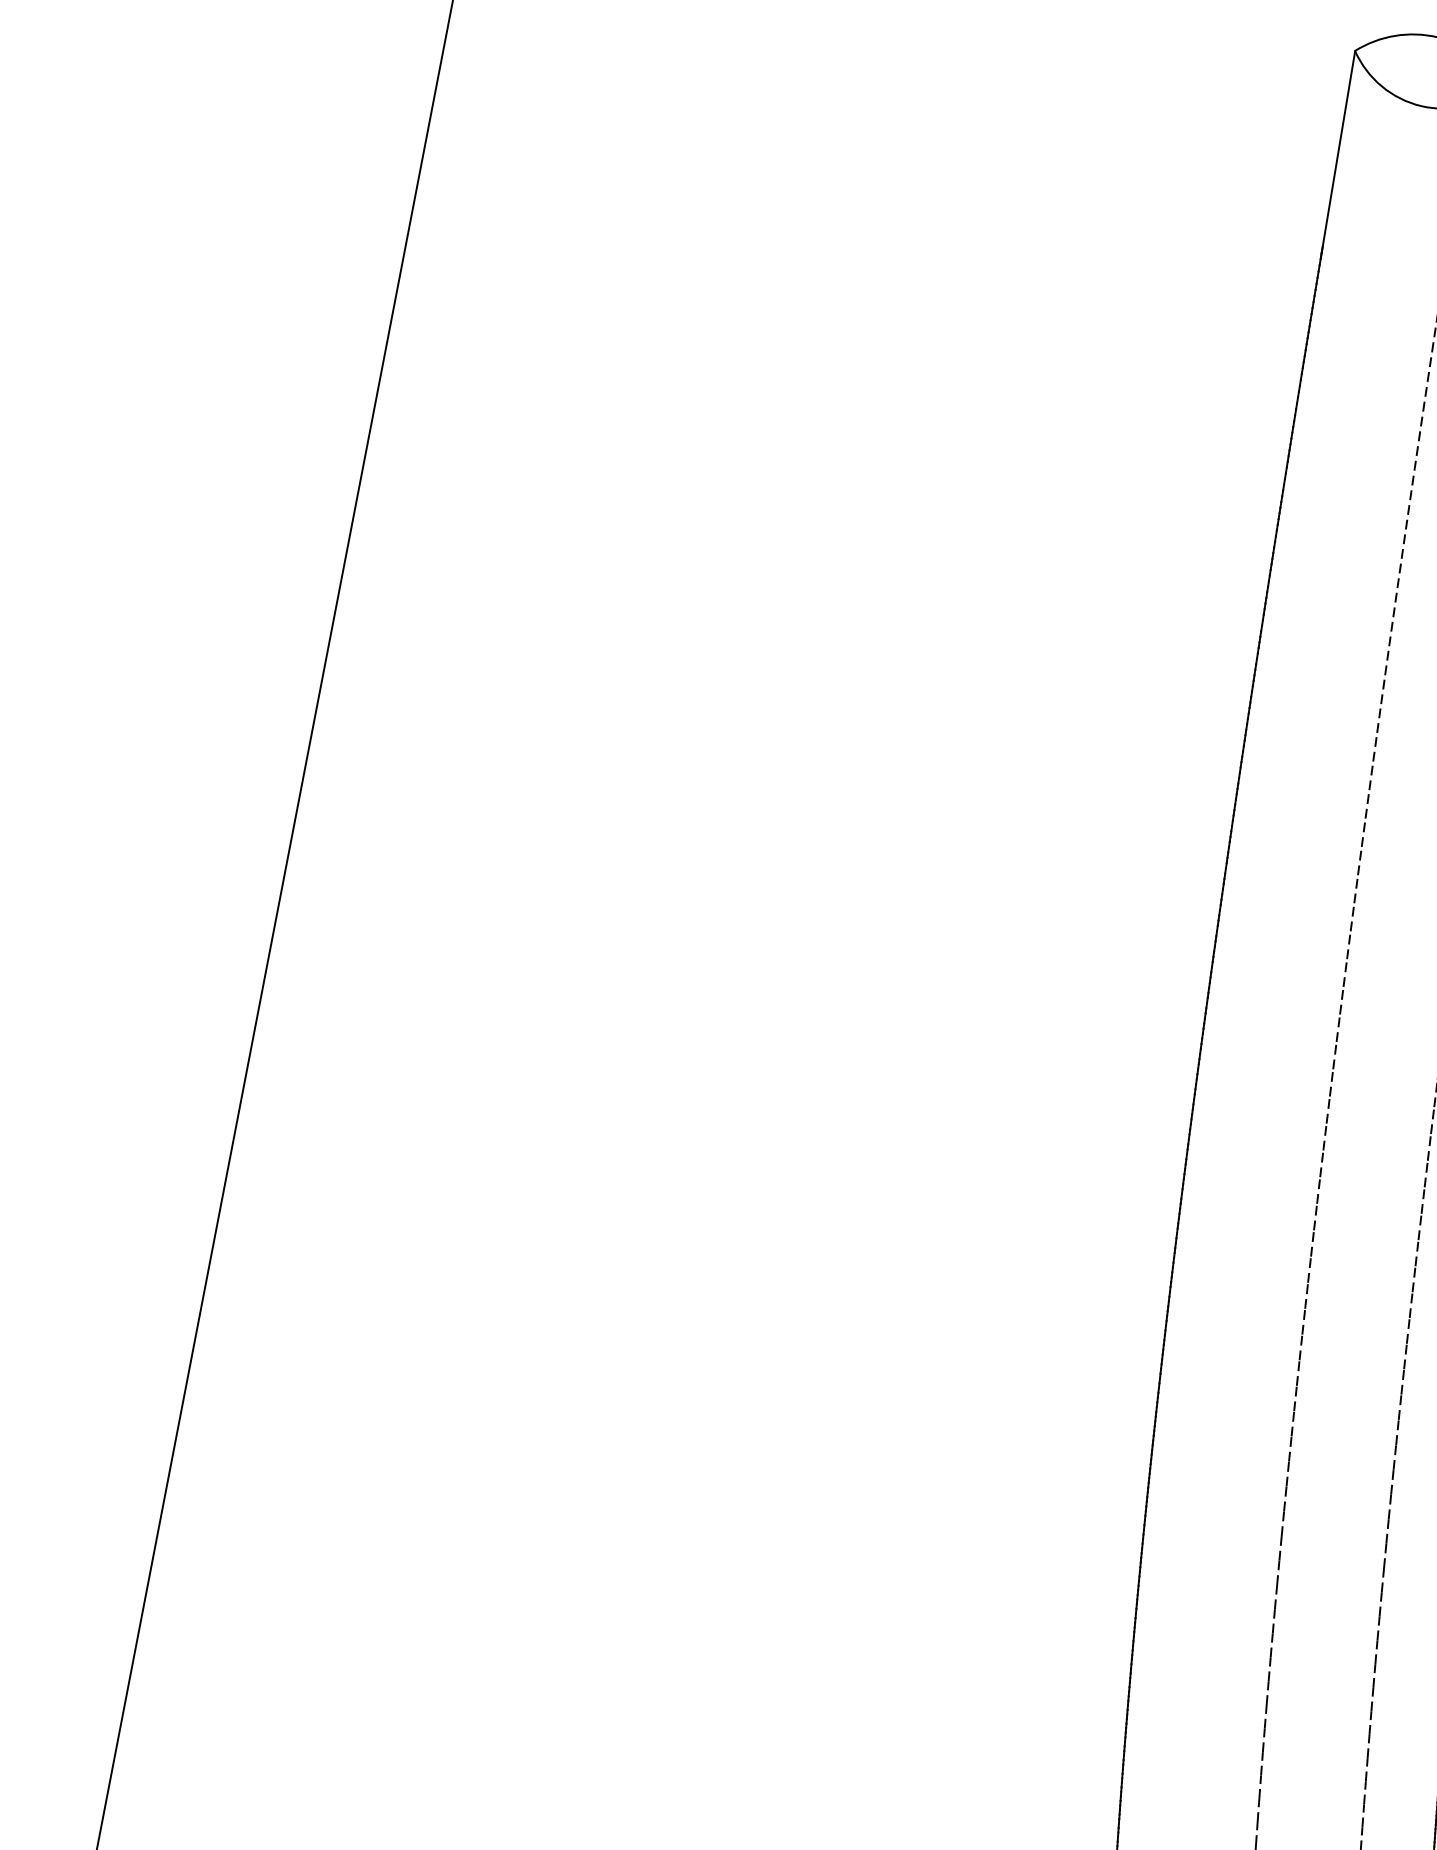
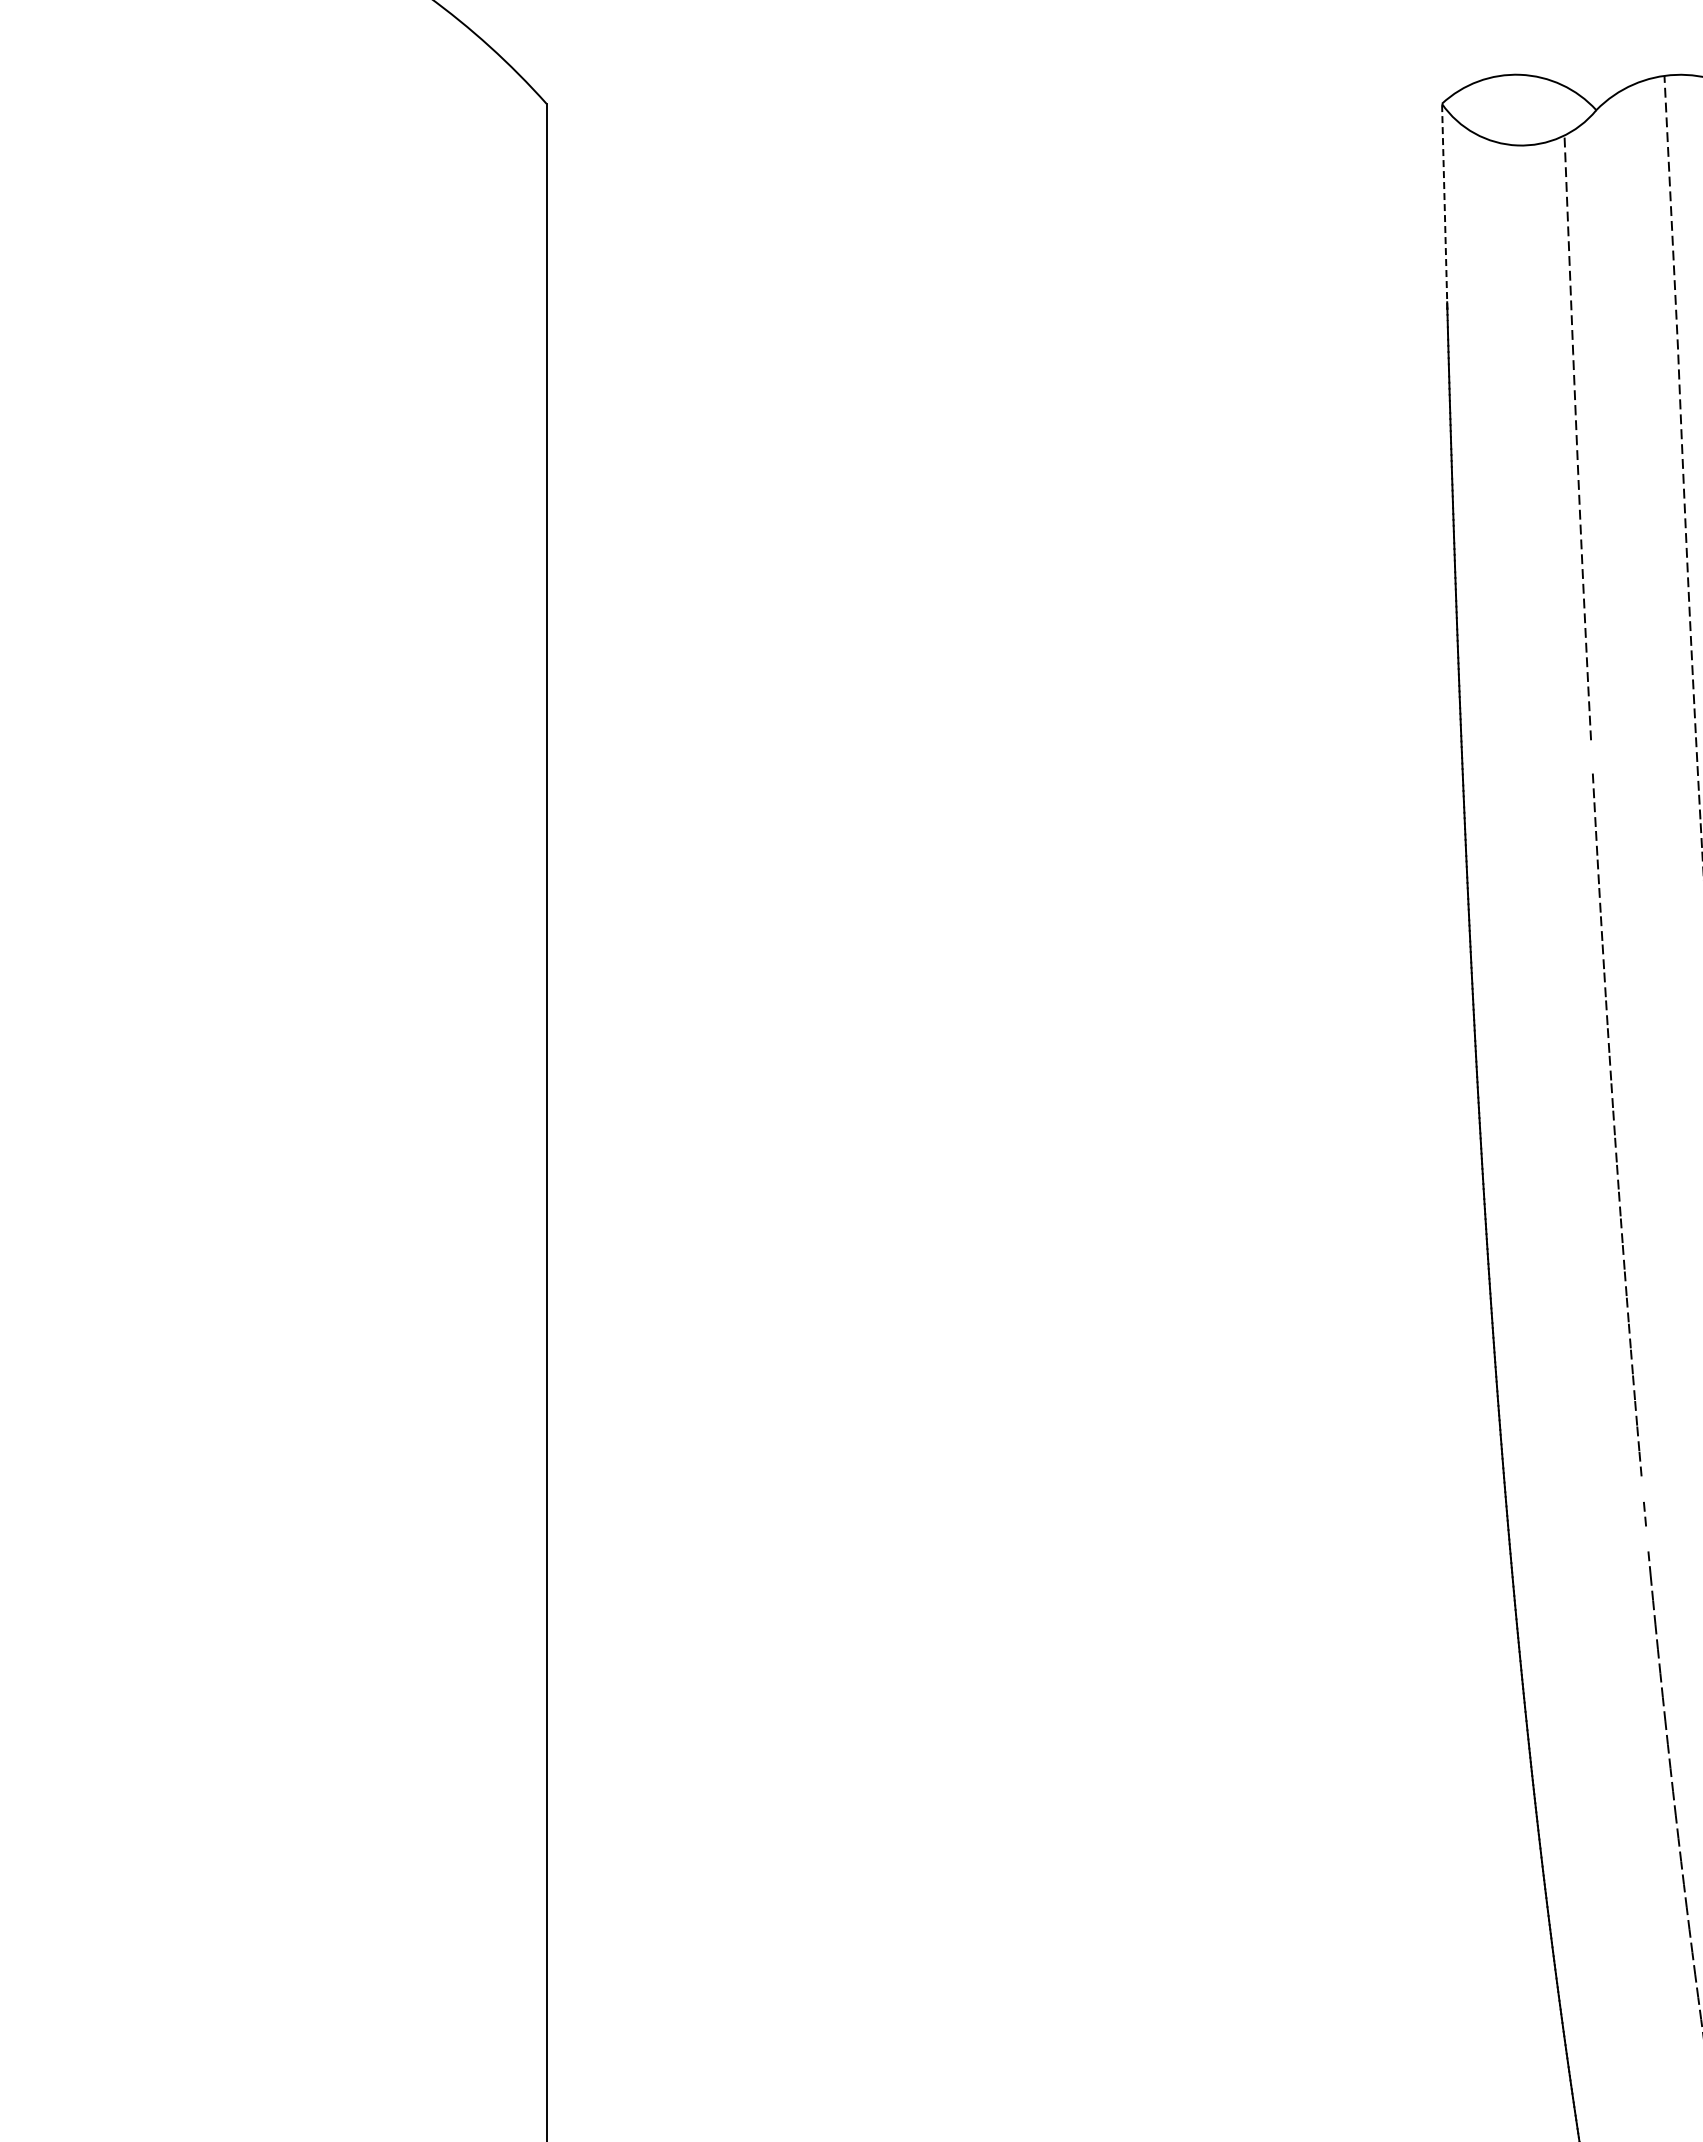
line: (1337, 158) -> (1444, 212), solid -> dashed
line: (1378, 718) -> (1591, 754), removed
line: (1290, 1448) -> (1642, 1488), removed
line: (1285, 1498) -> (1647, 1538), removed

